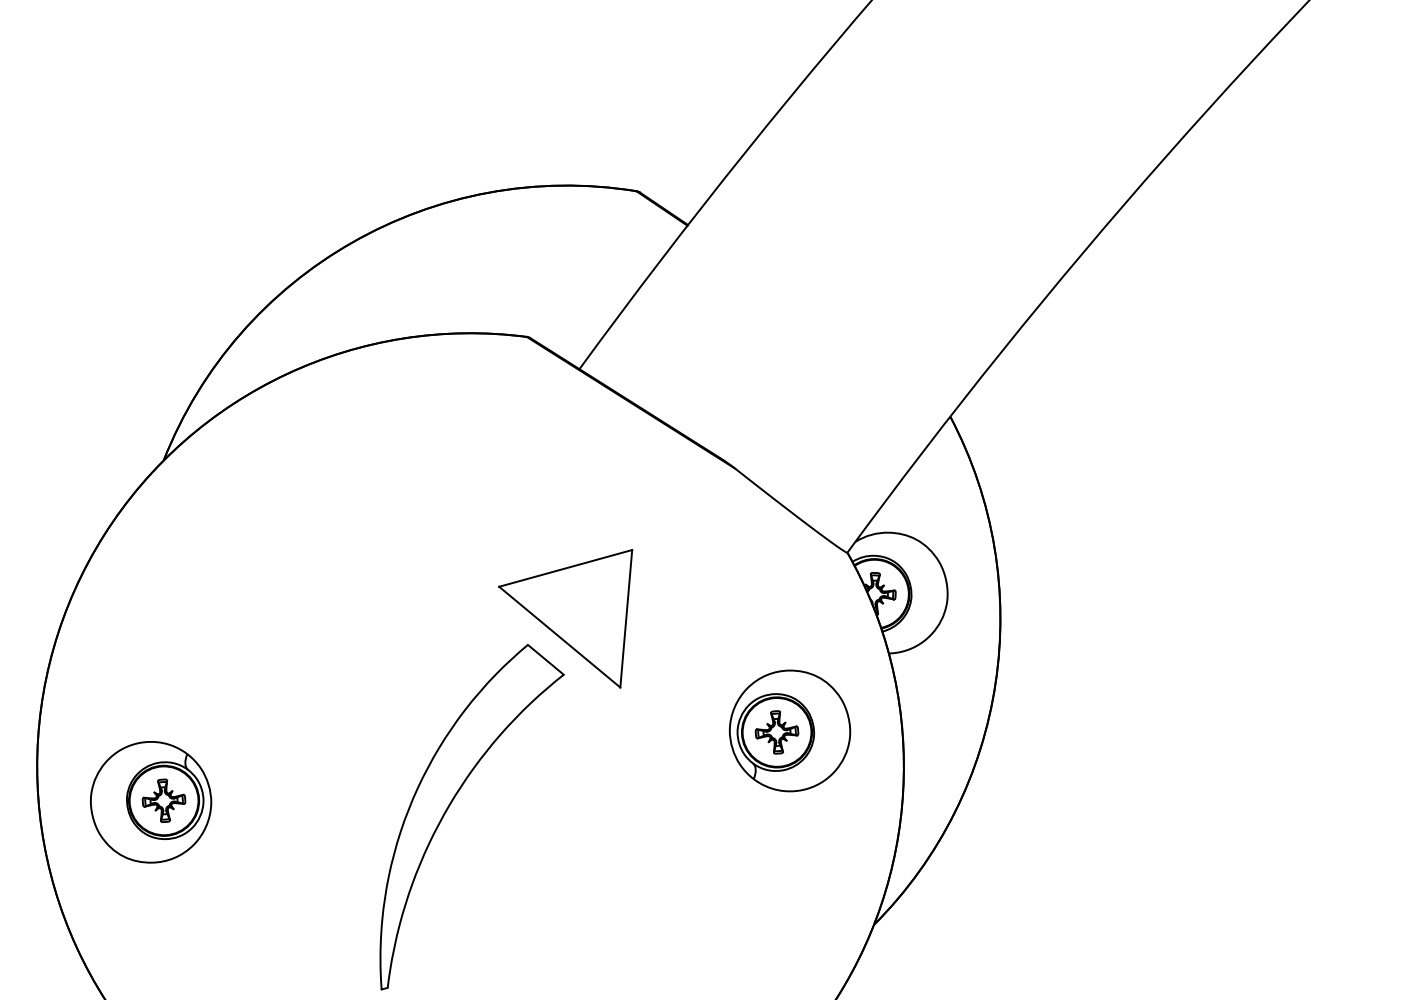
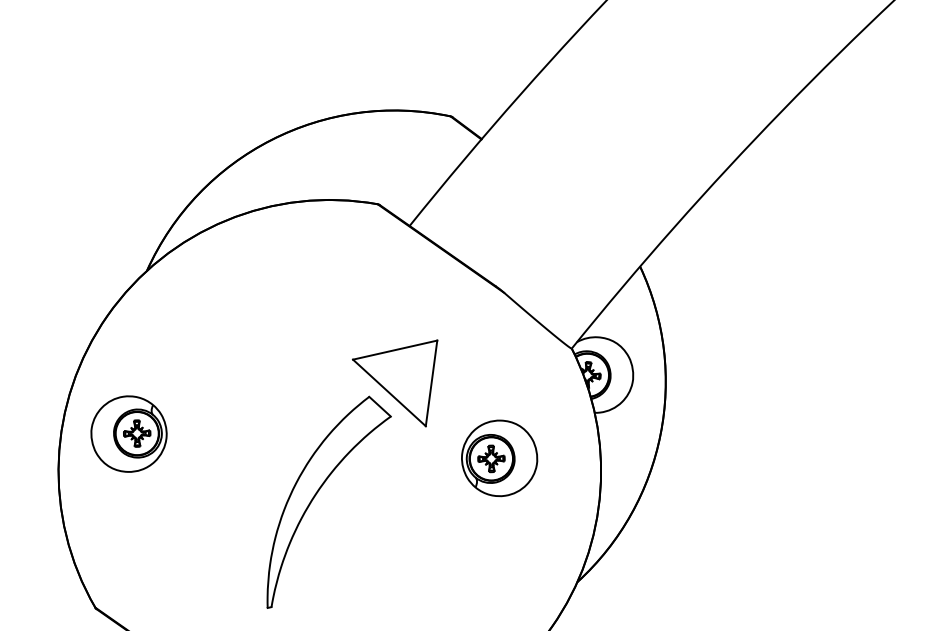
part: (789, 731) -> (499, 458), moved
part: (150, 801) -> (128, 433), moved

